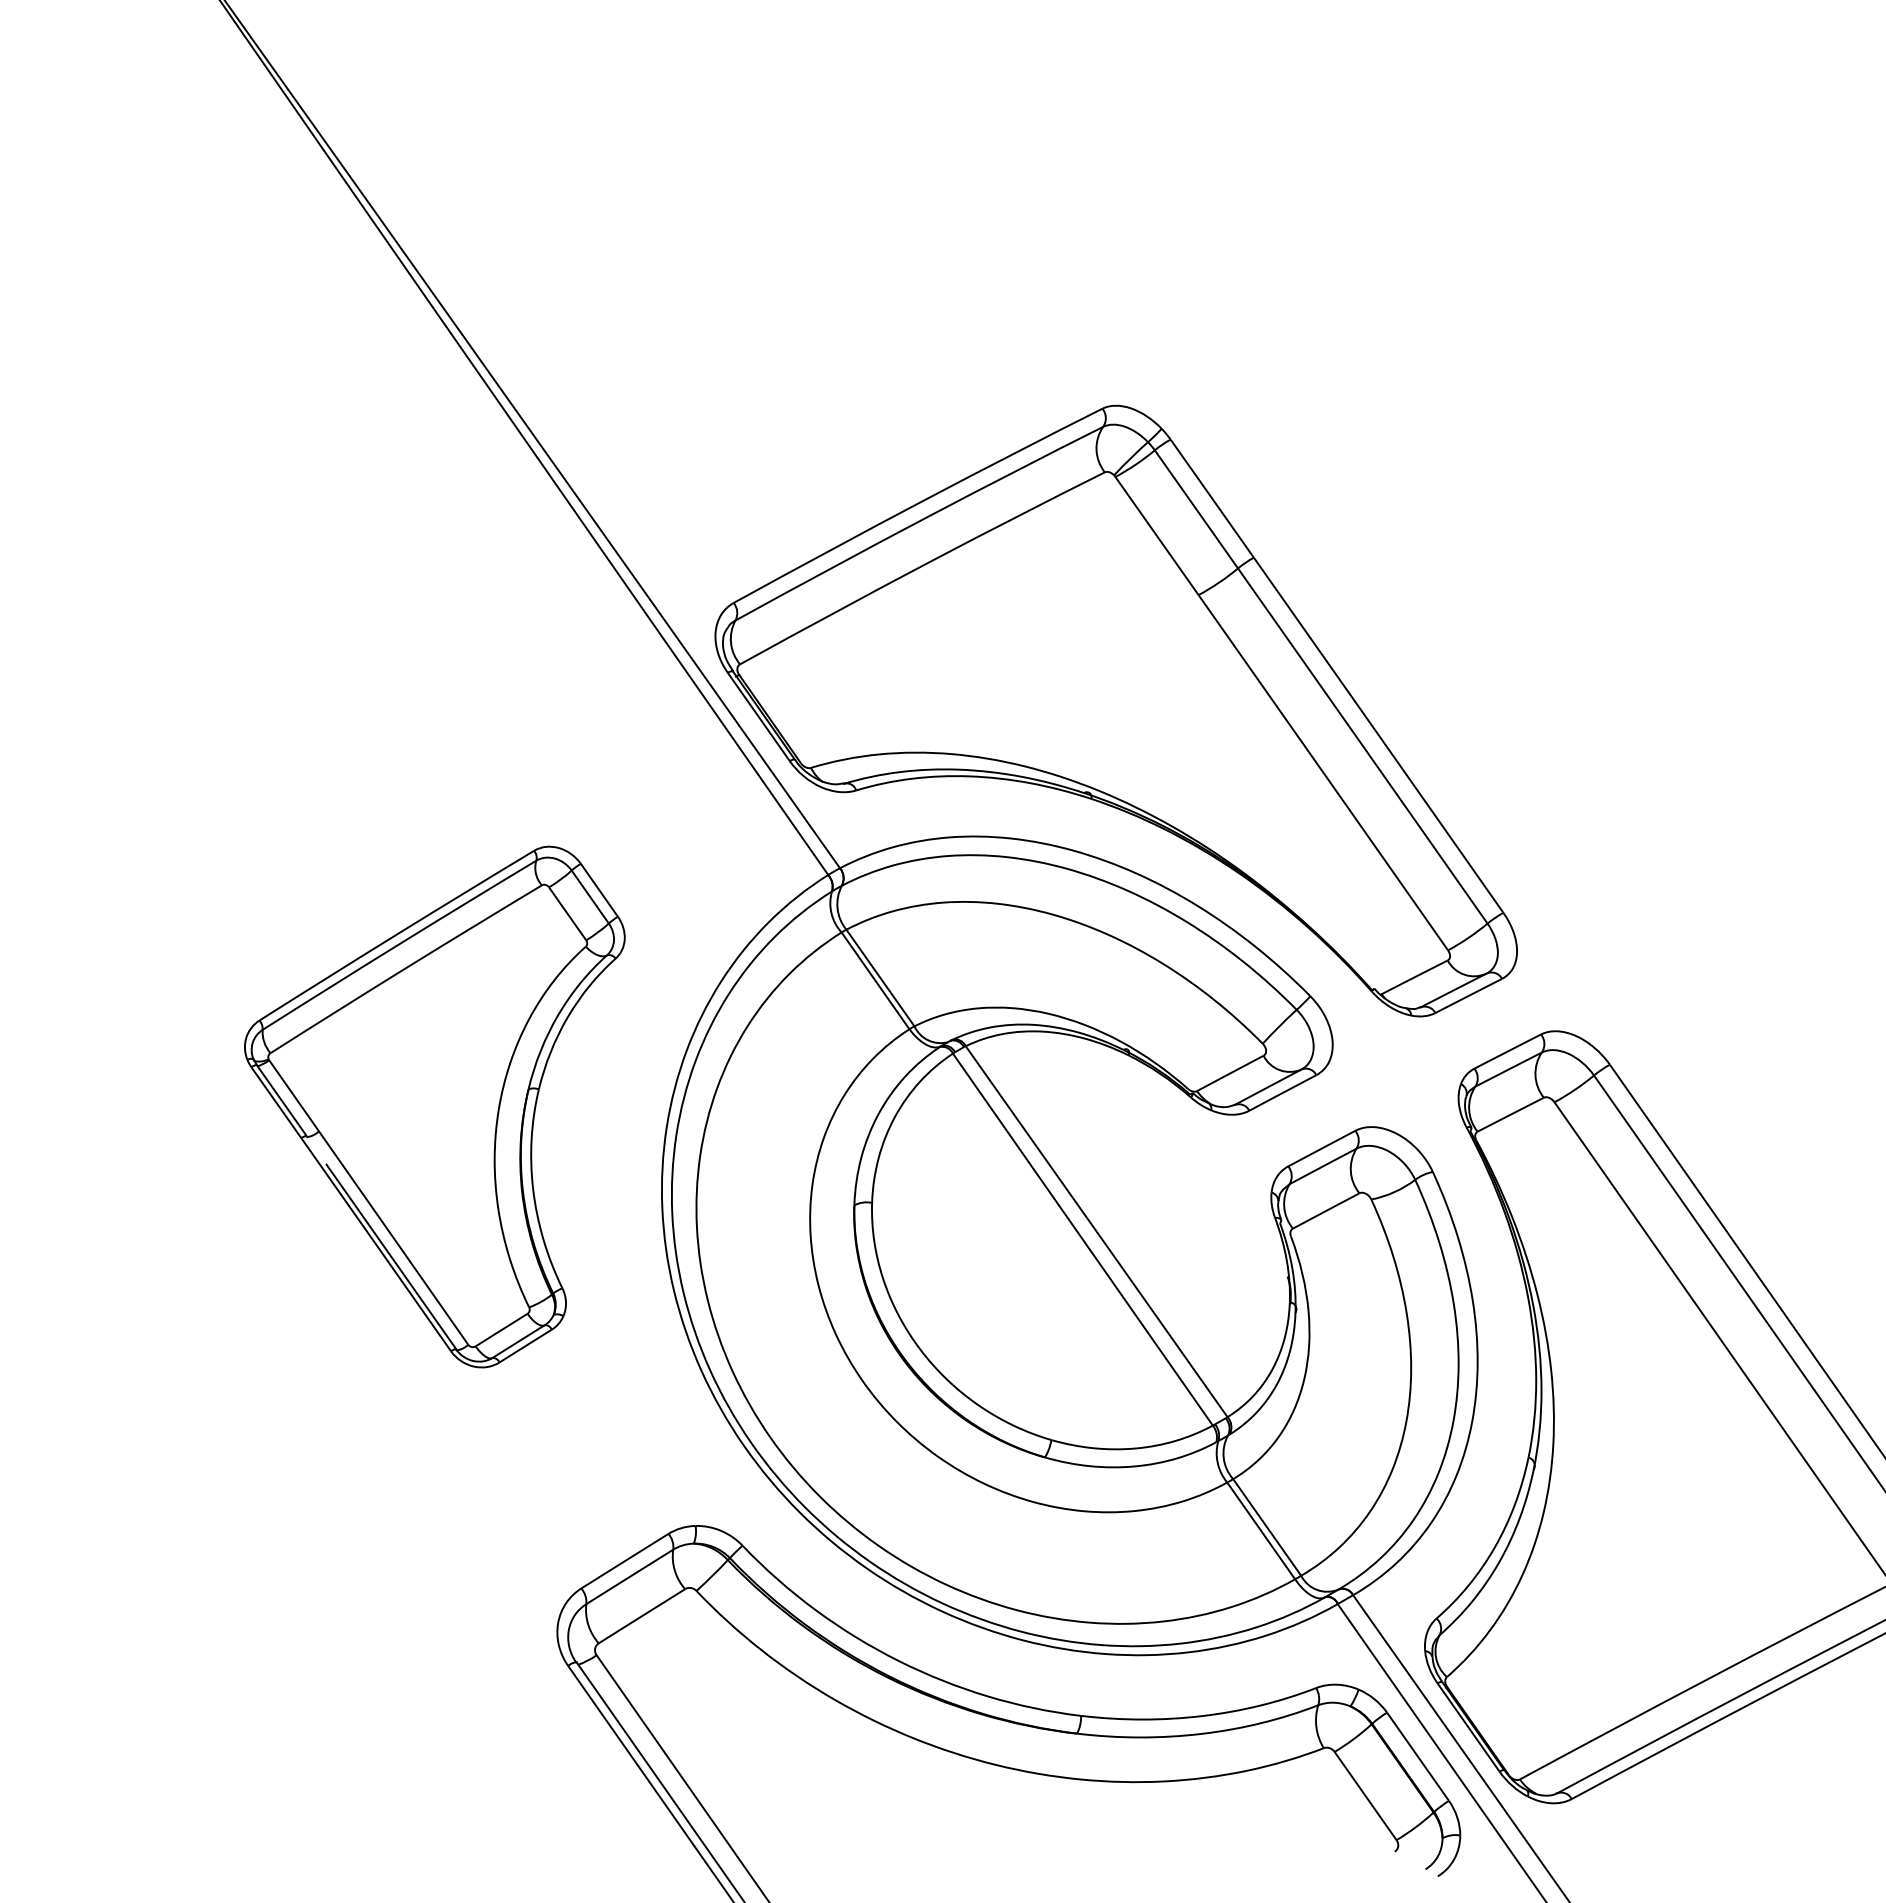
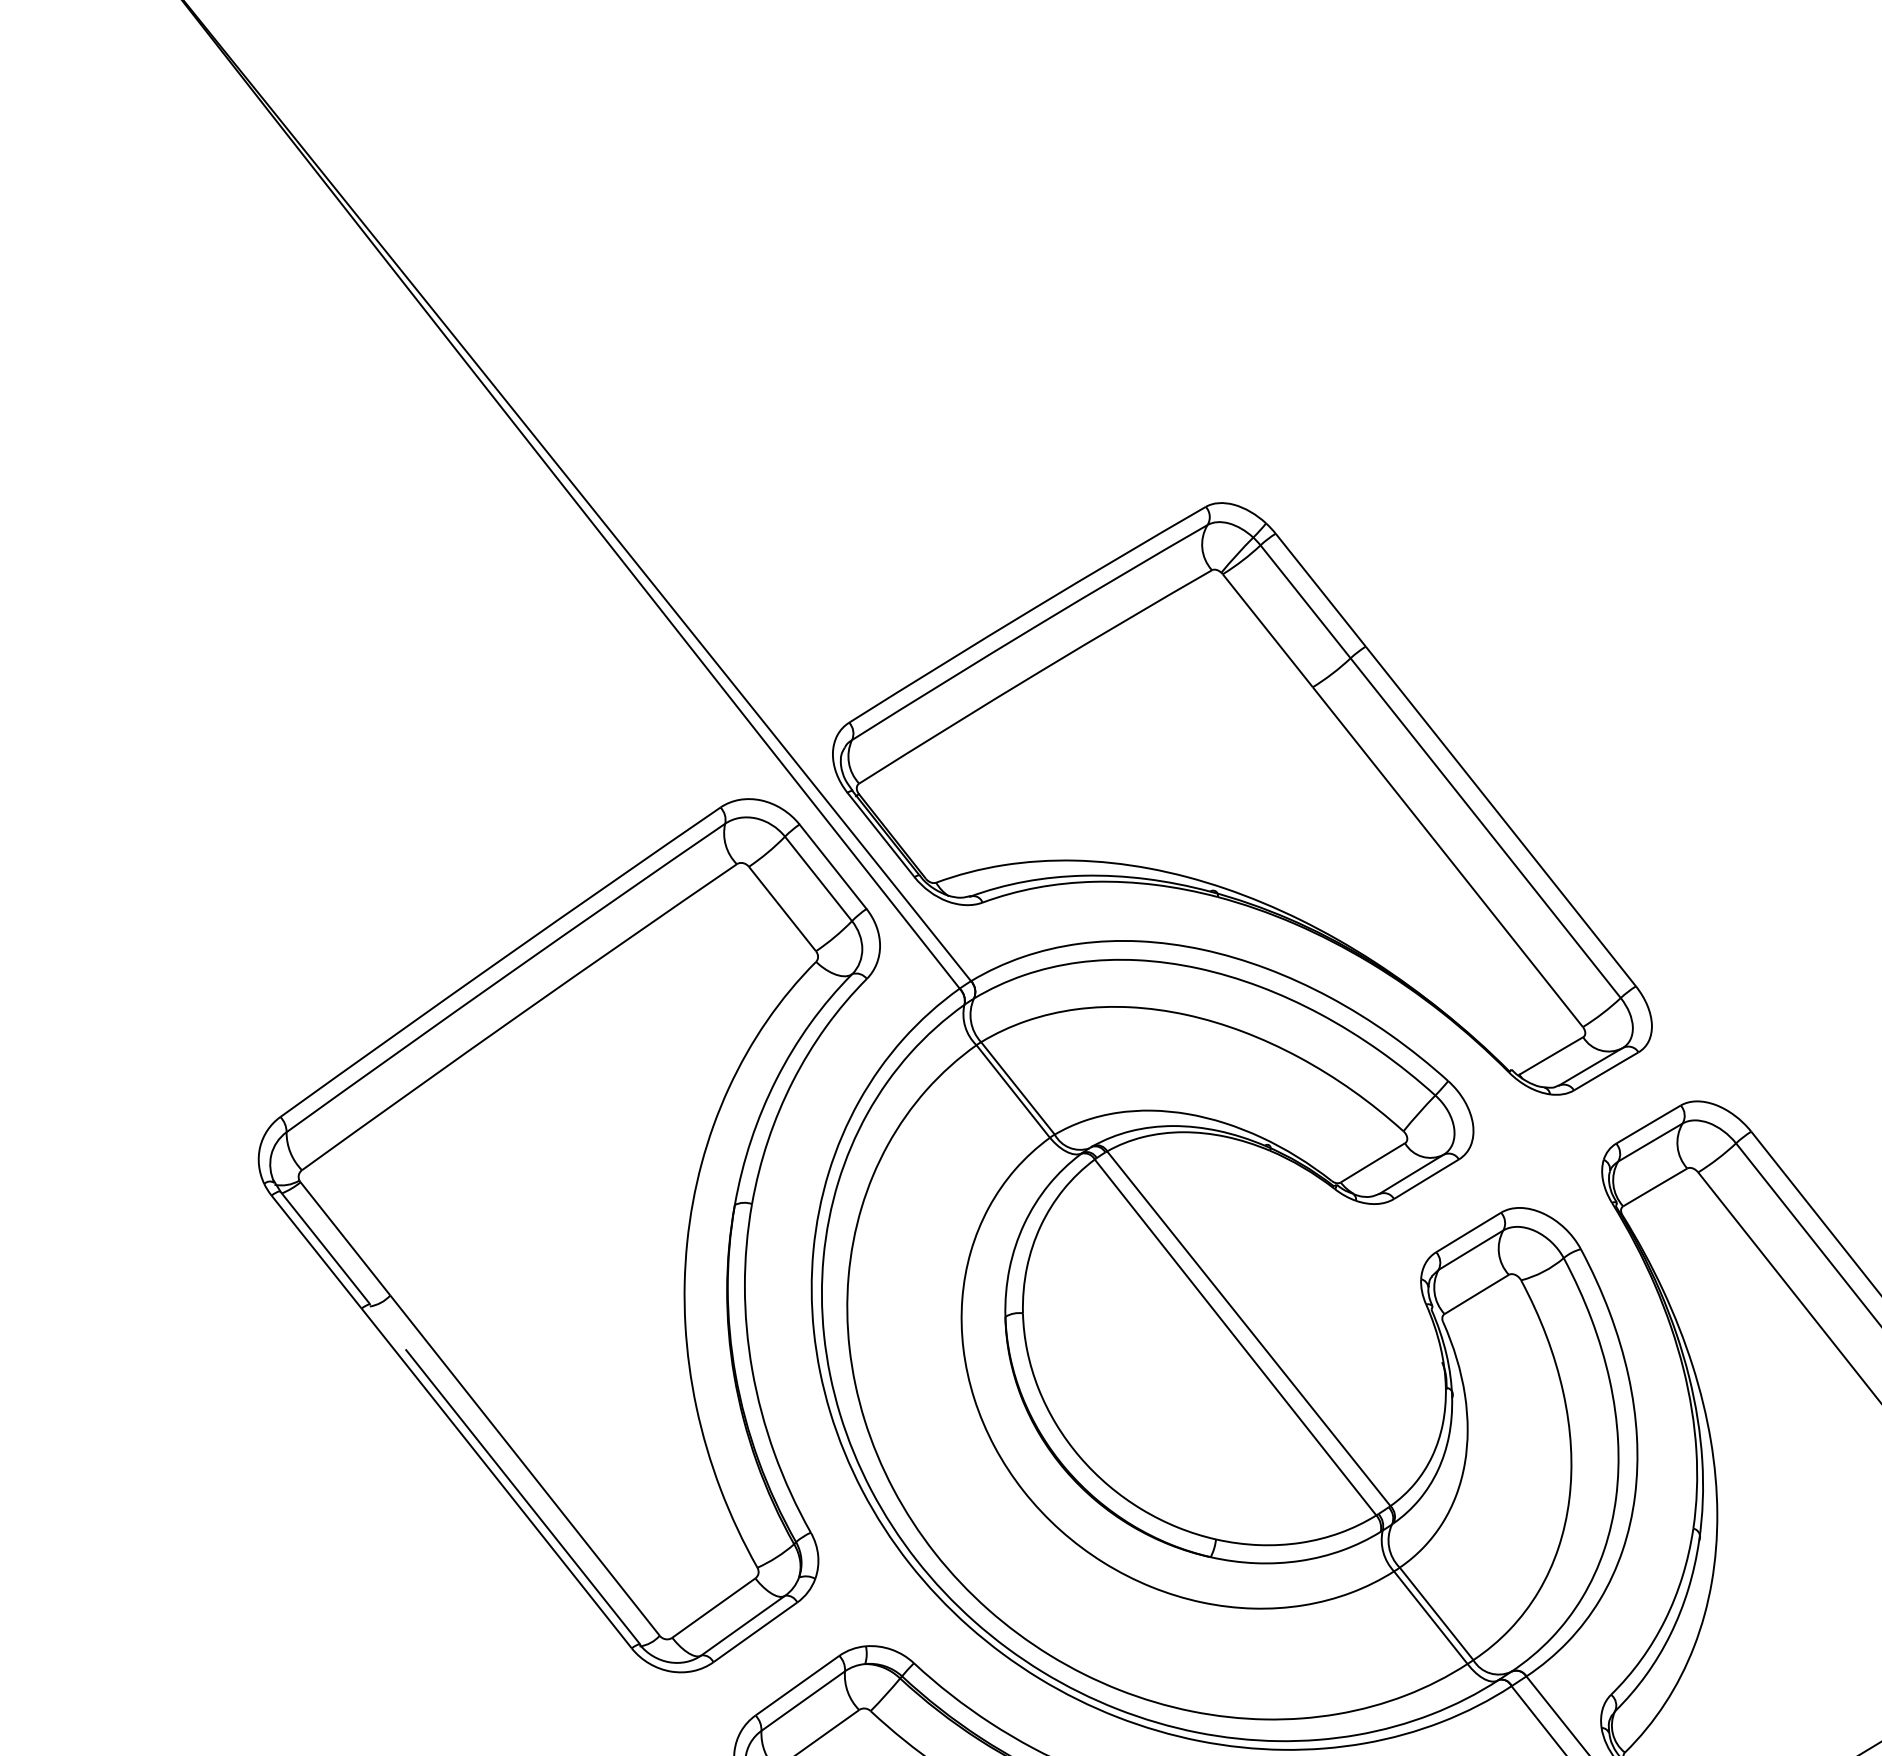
part: (434, 1106) -> (580, 1243), size x1.67

